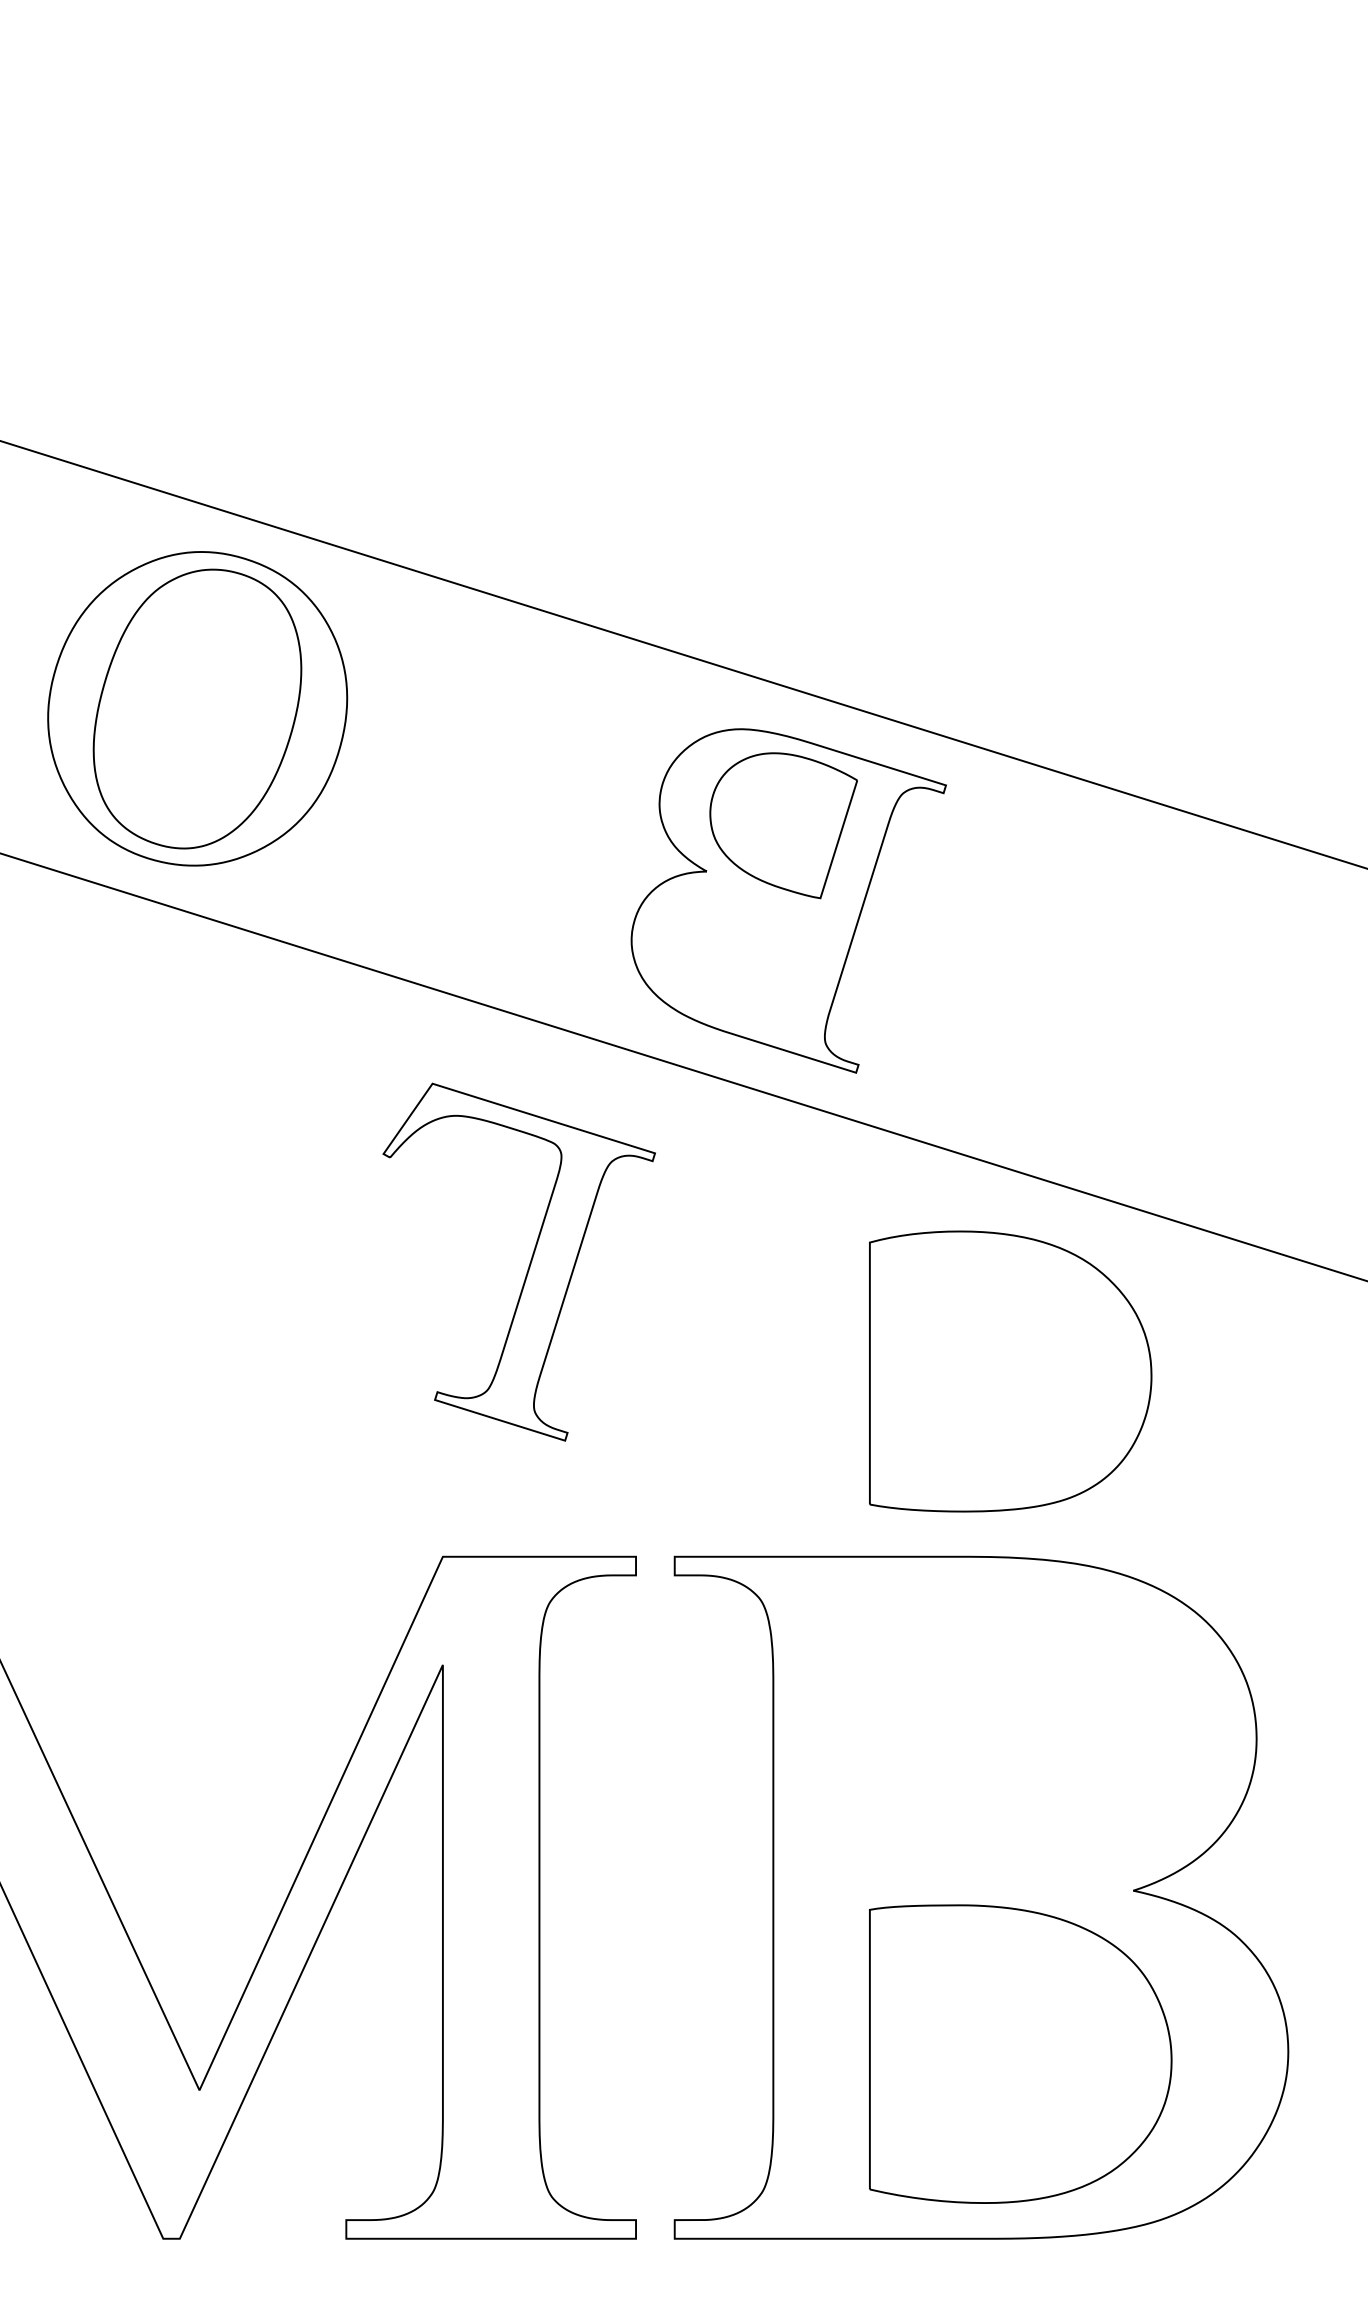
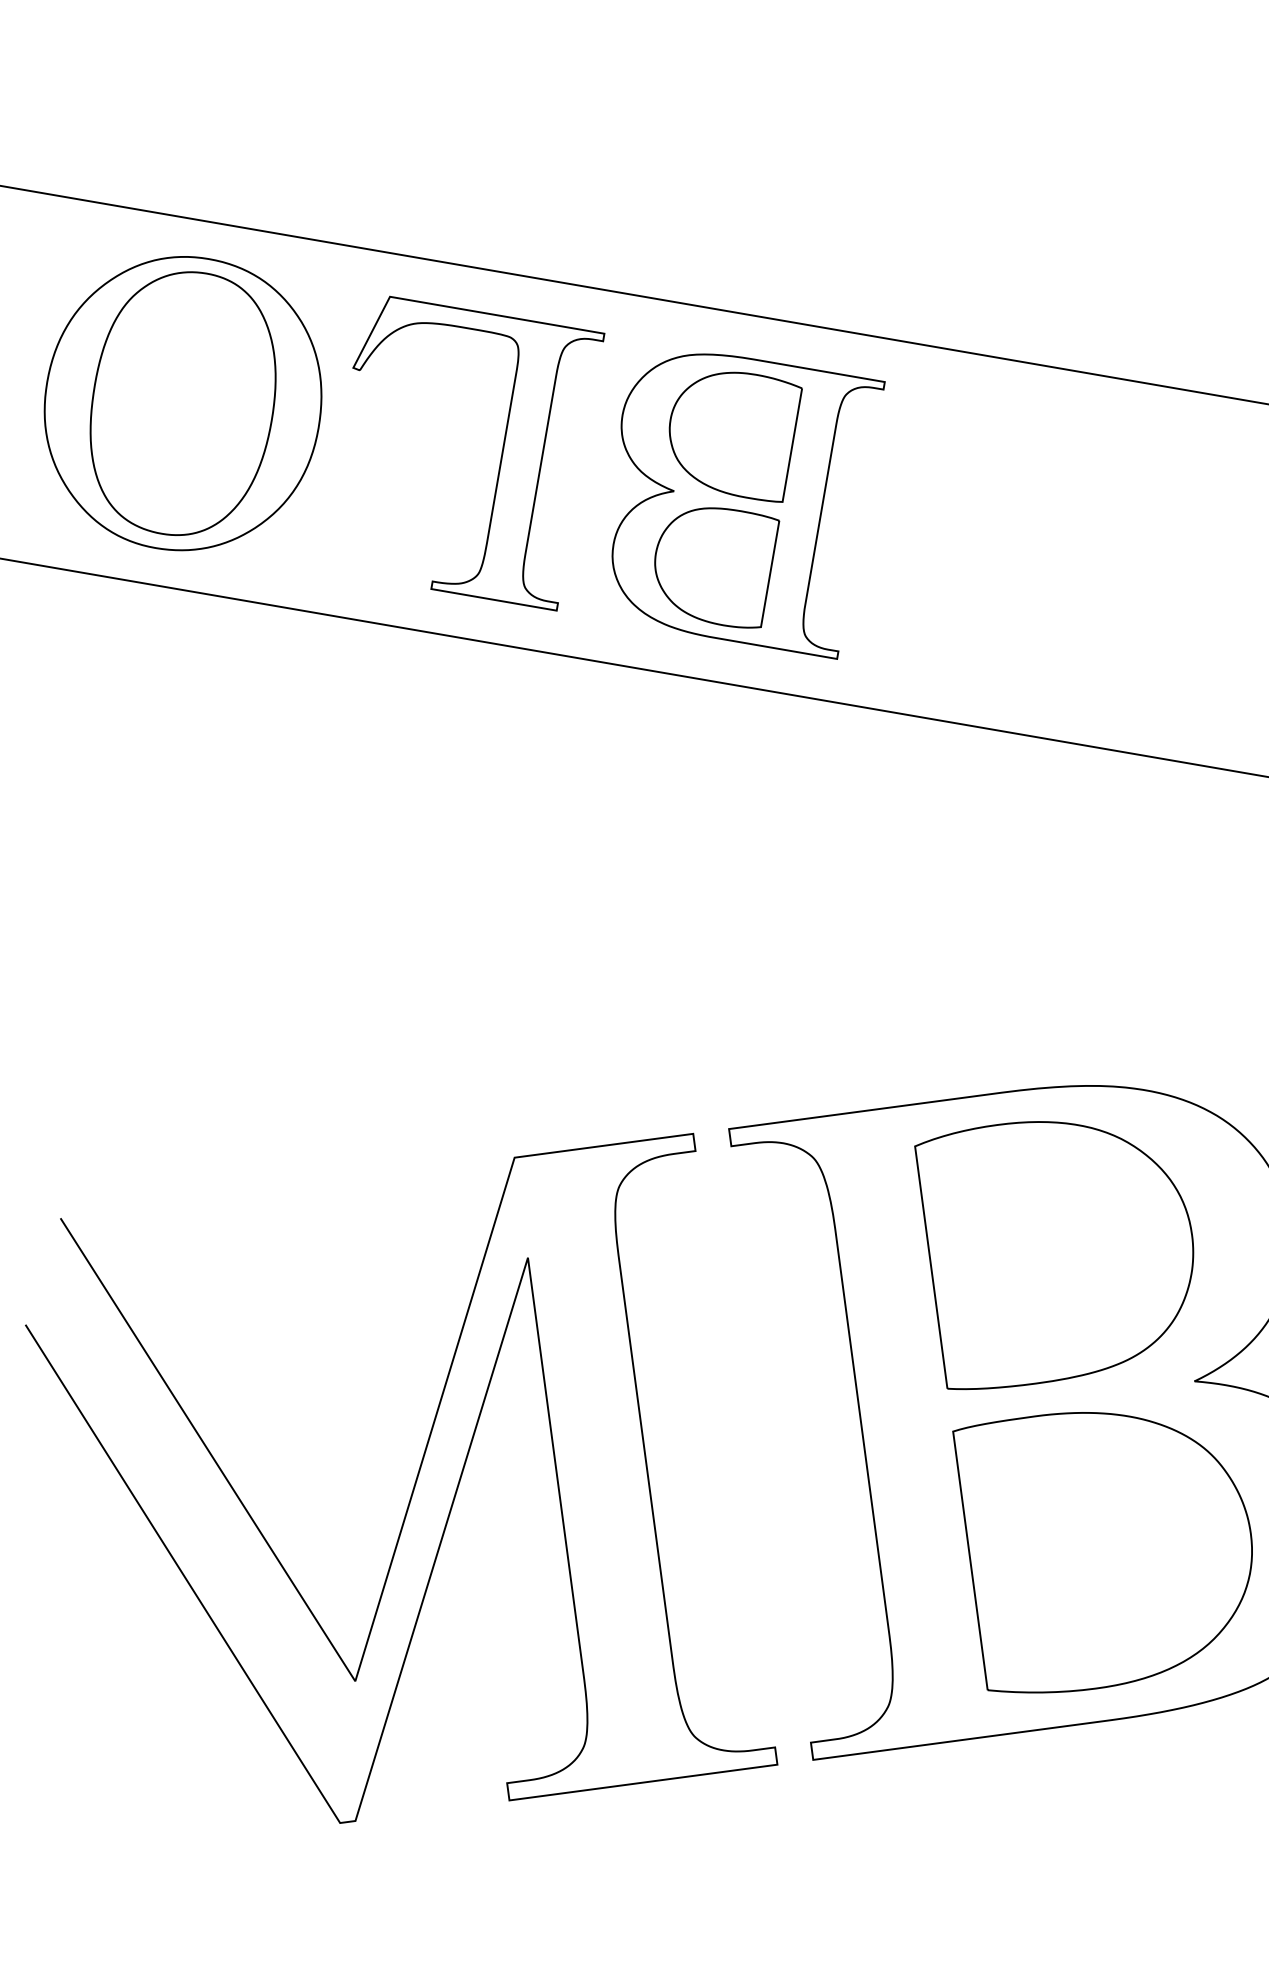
part: (745, 960) -> (720, 568), added
part: (529, 1263) -> (501, 451), moved
part: (1010, 1371) -> (1061, 1248), moved

